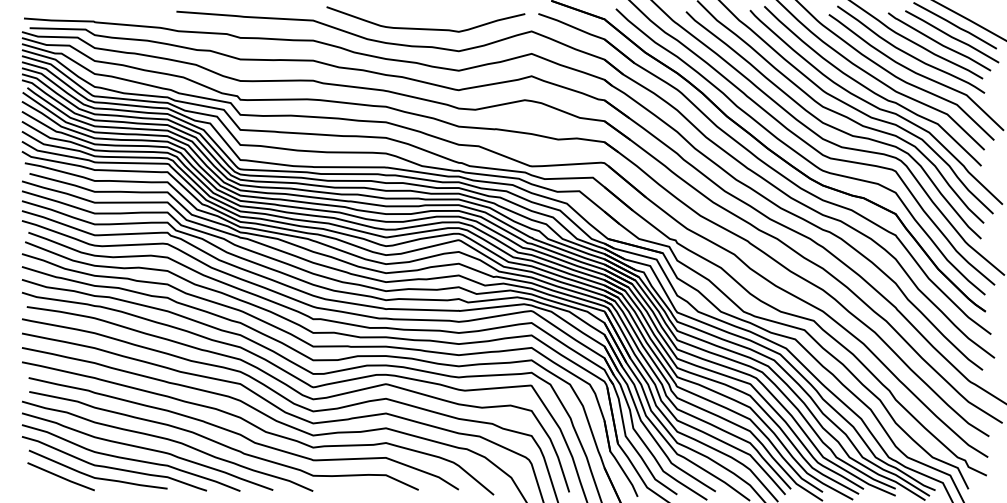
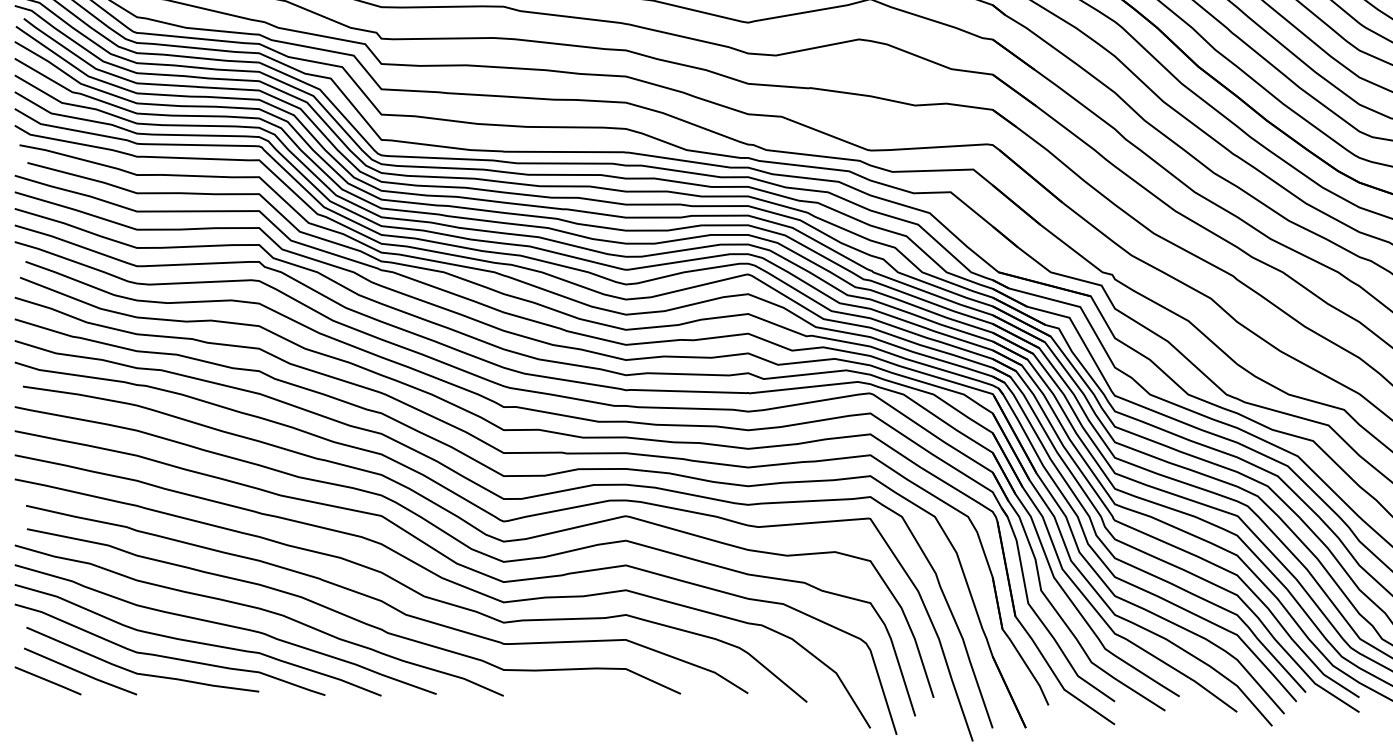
line: (41, 482) -> (47, 681), added

